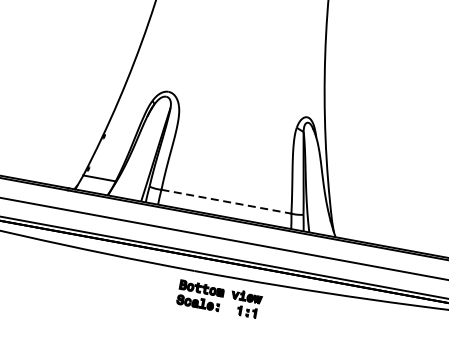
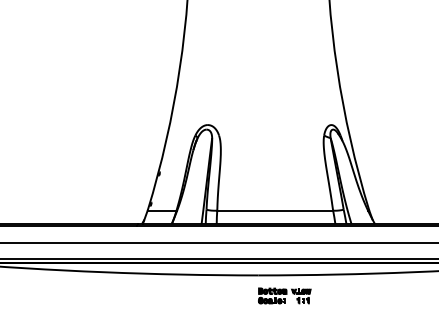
line: (226, 201) -> (275, 210), dashed -> solid
part: (219, 298) -> (284, 295), size x0.71

